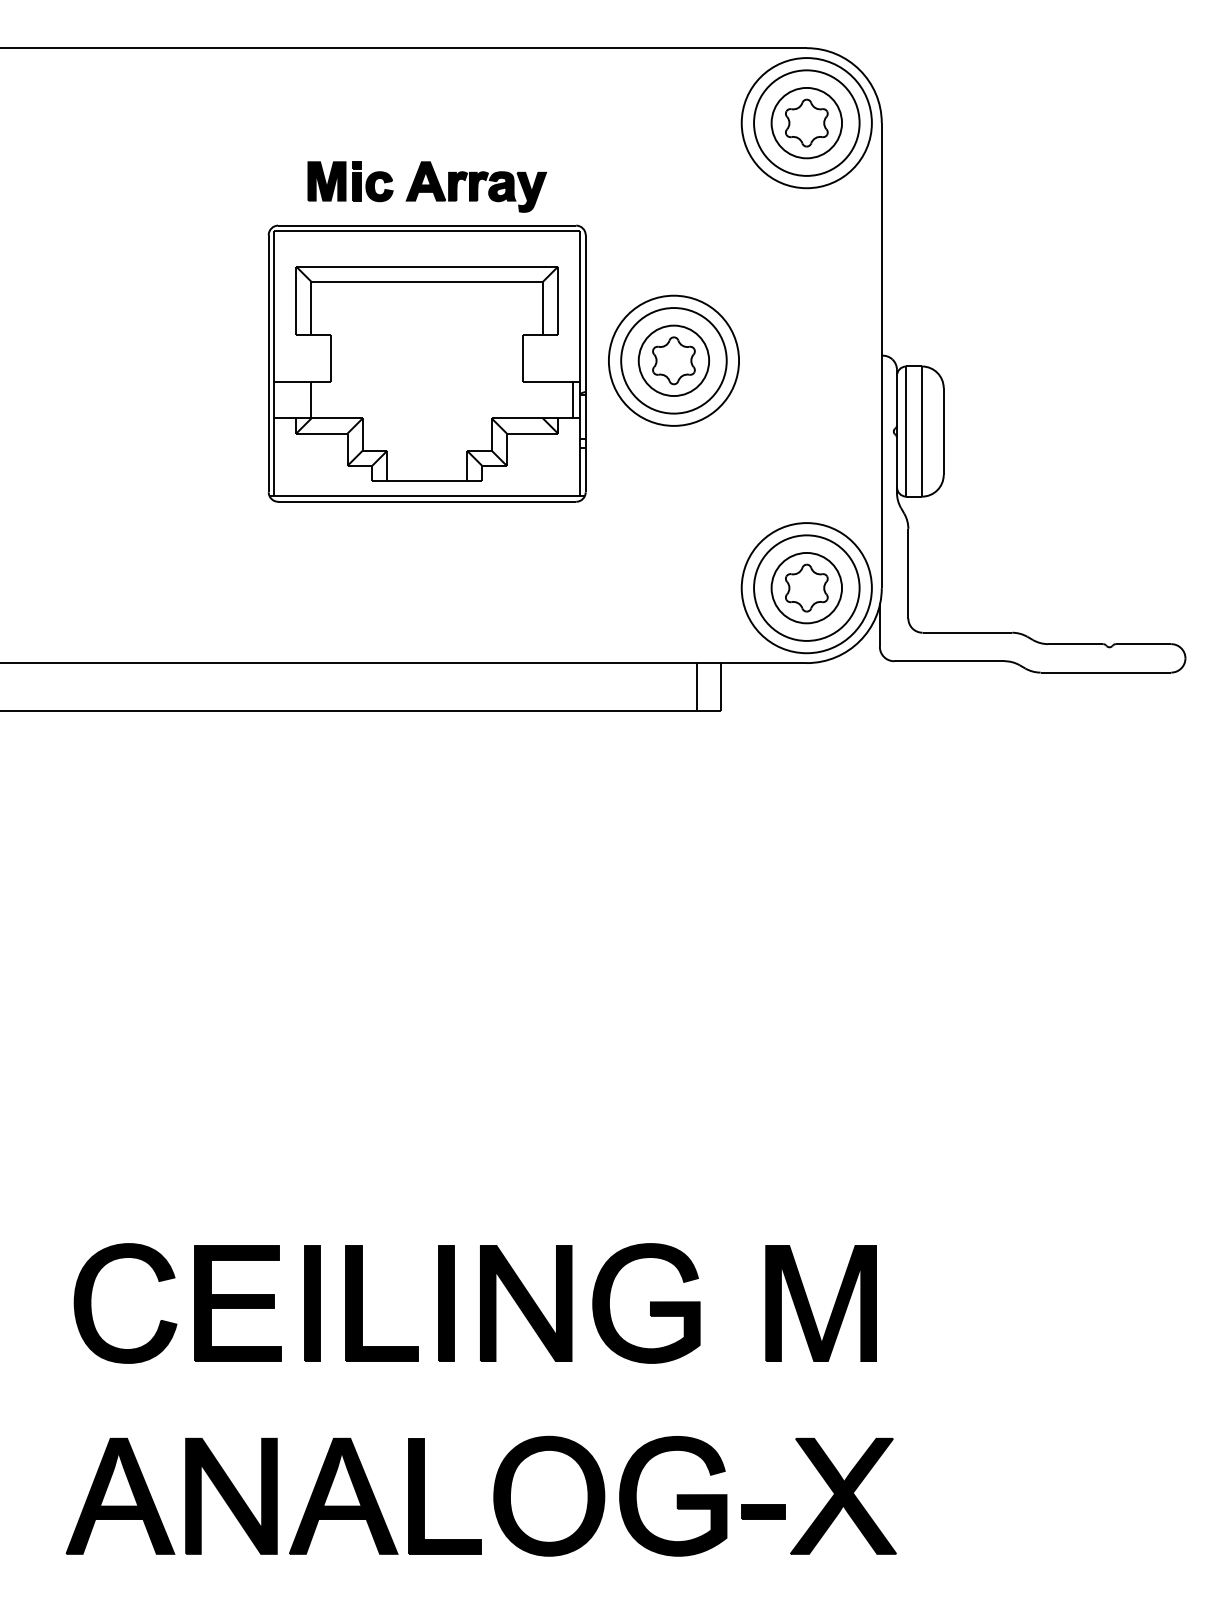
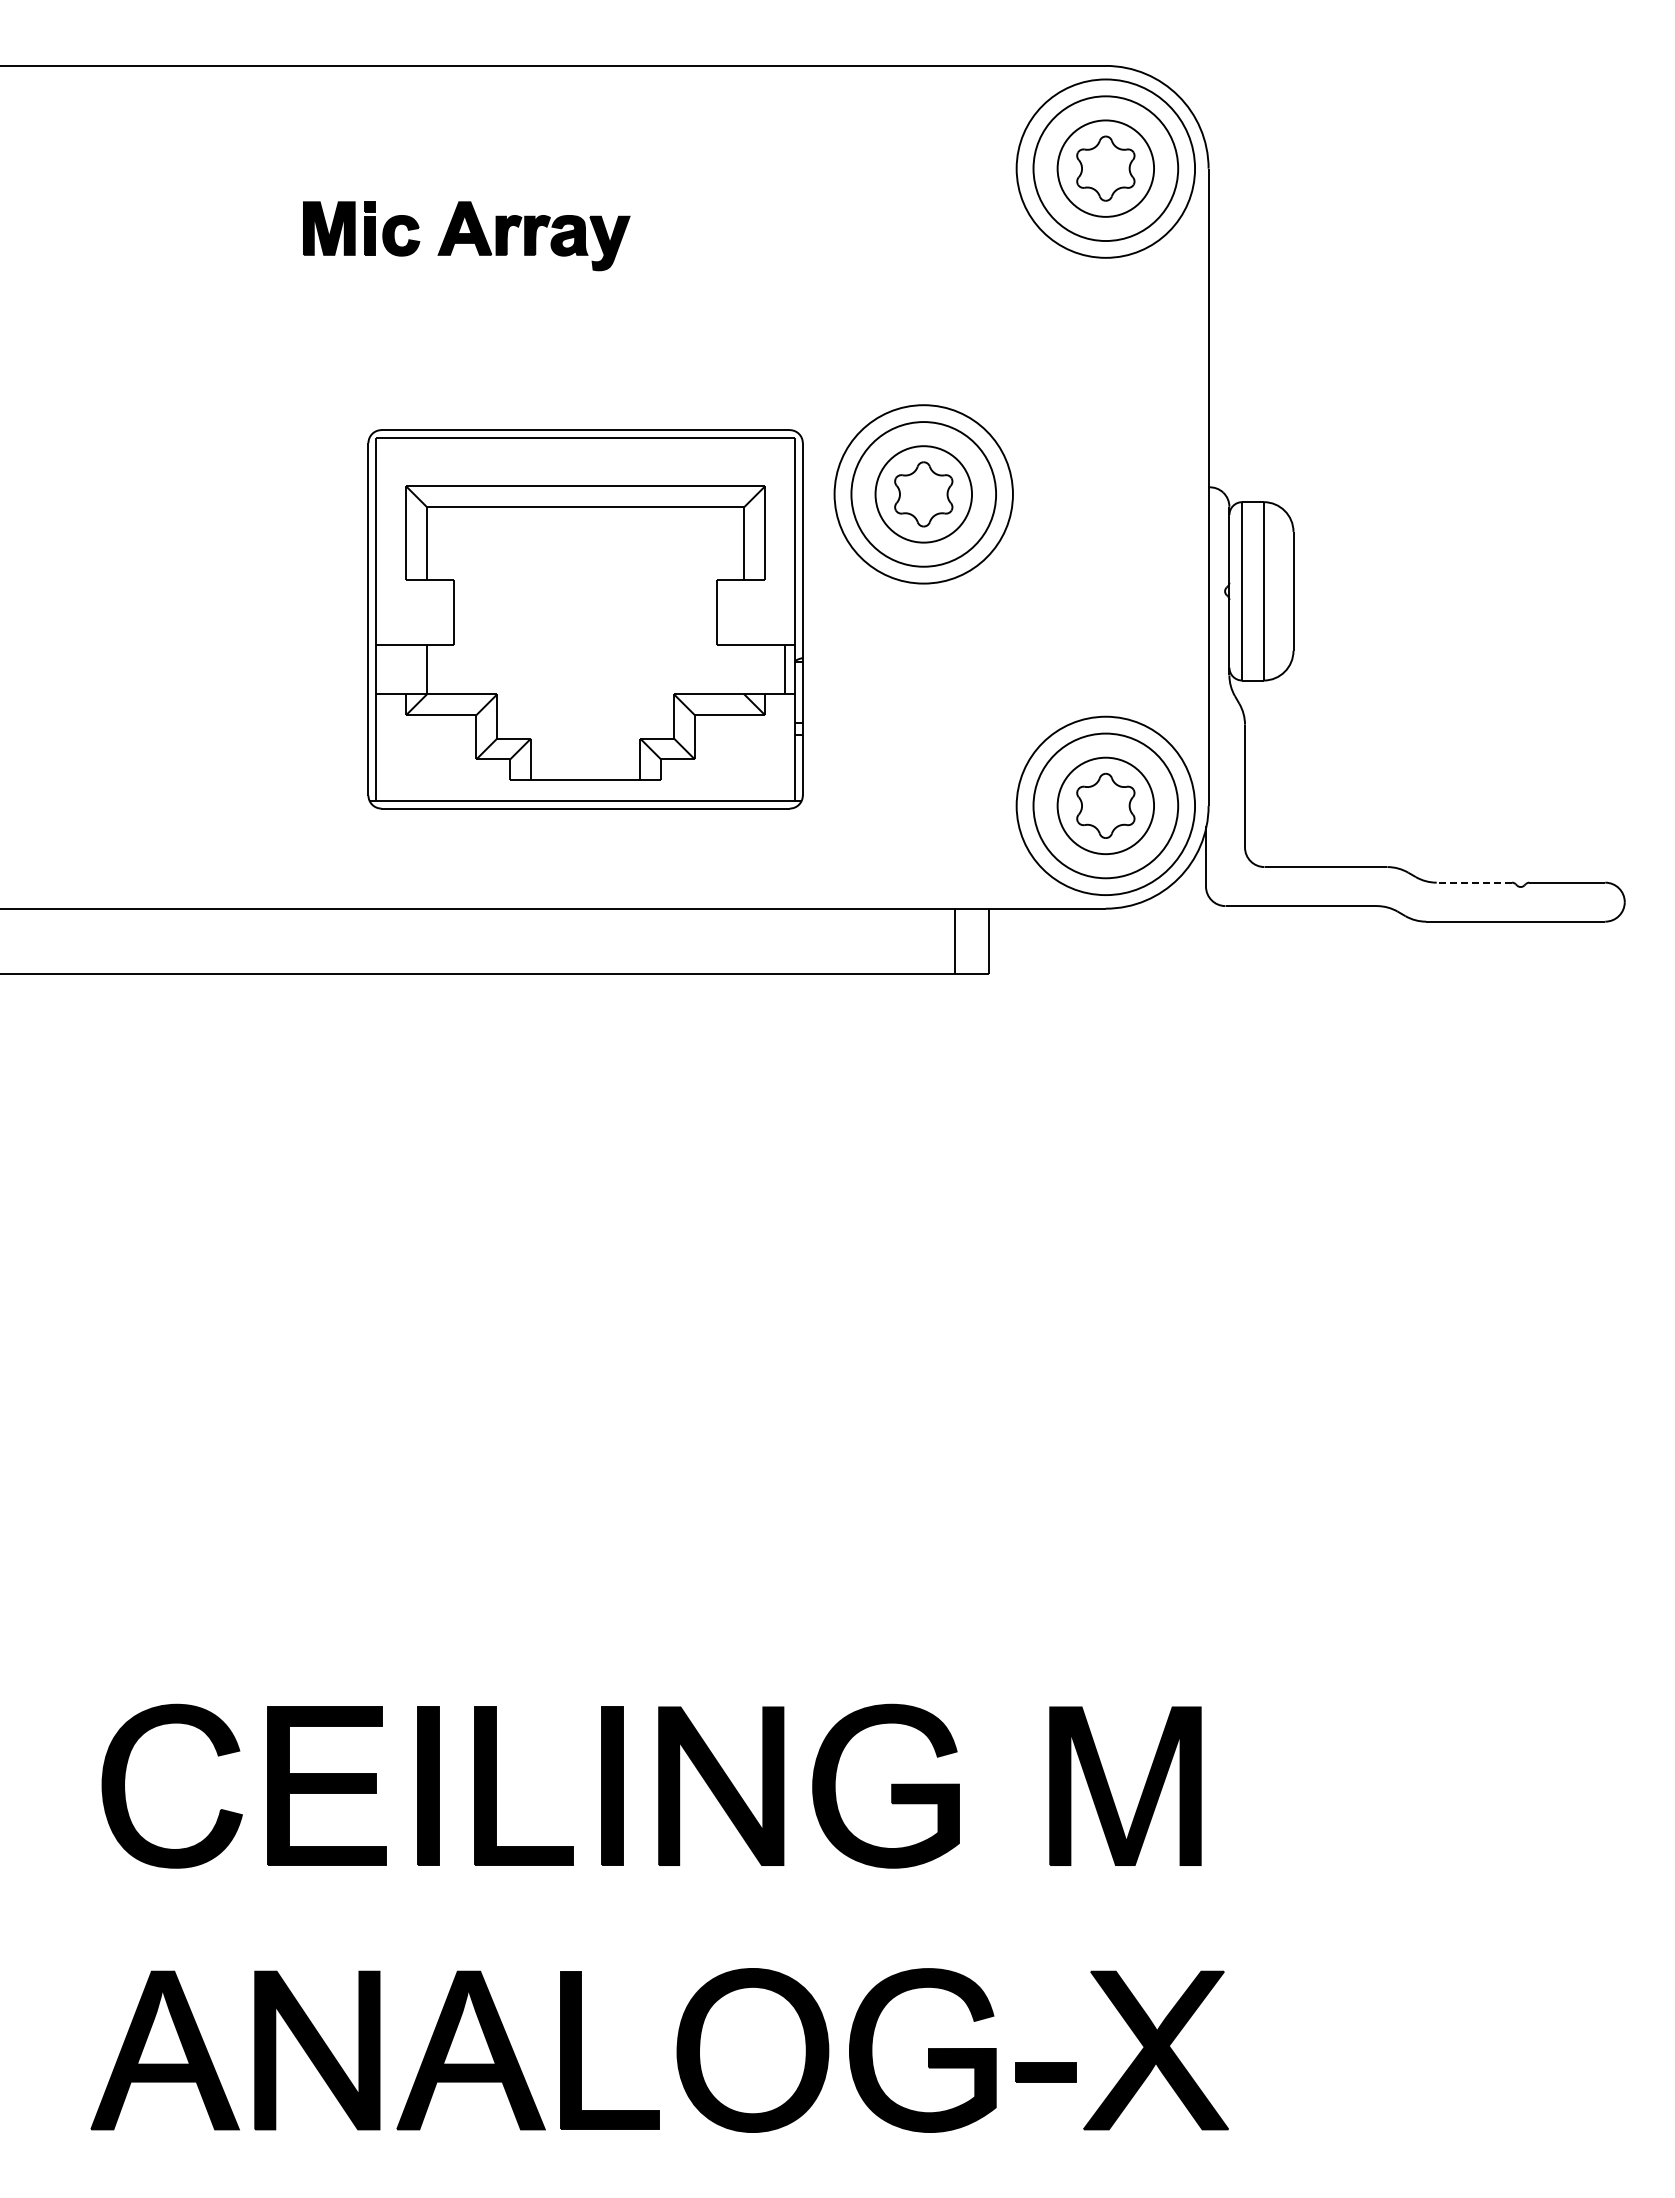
part: (427, 187) -> (466, 236), moved
part: (427, 363) -> (585, 619), moved
line: (1075, 644) -> (1474, 882), solid -> dashed

